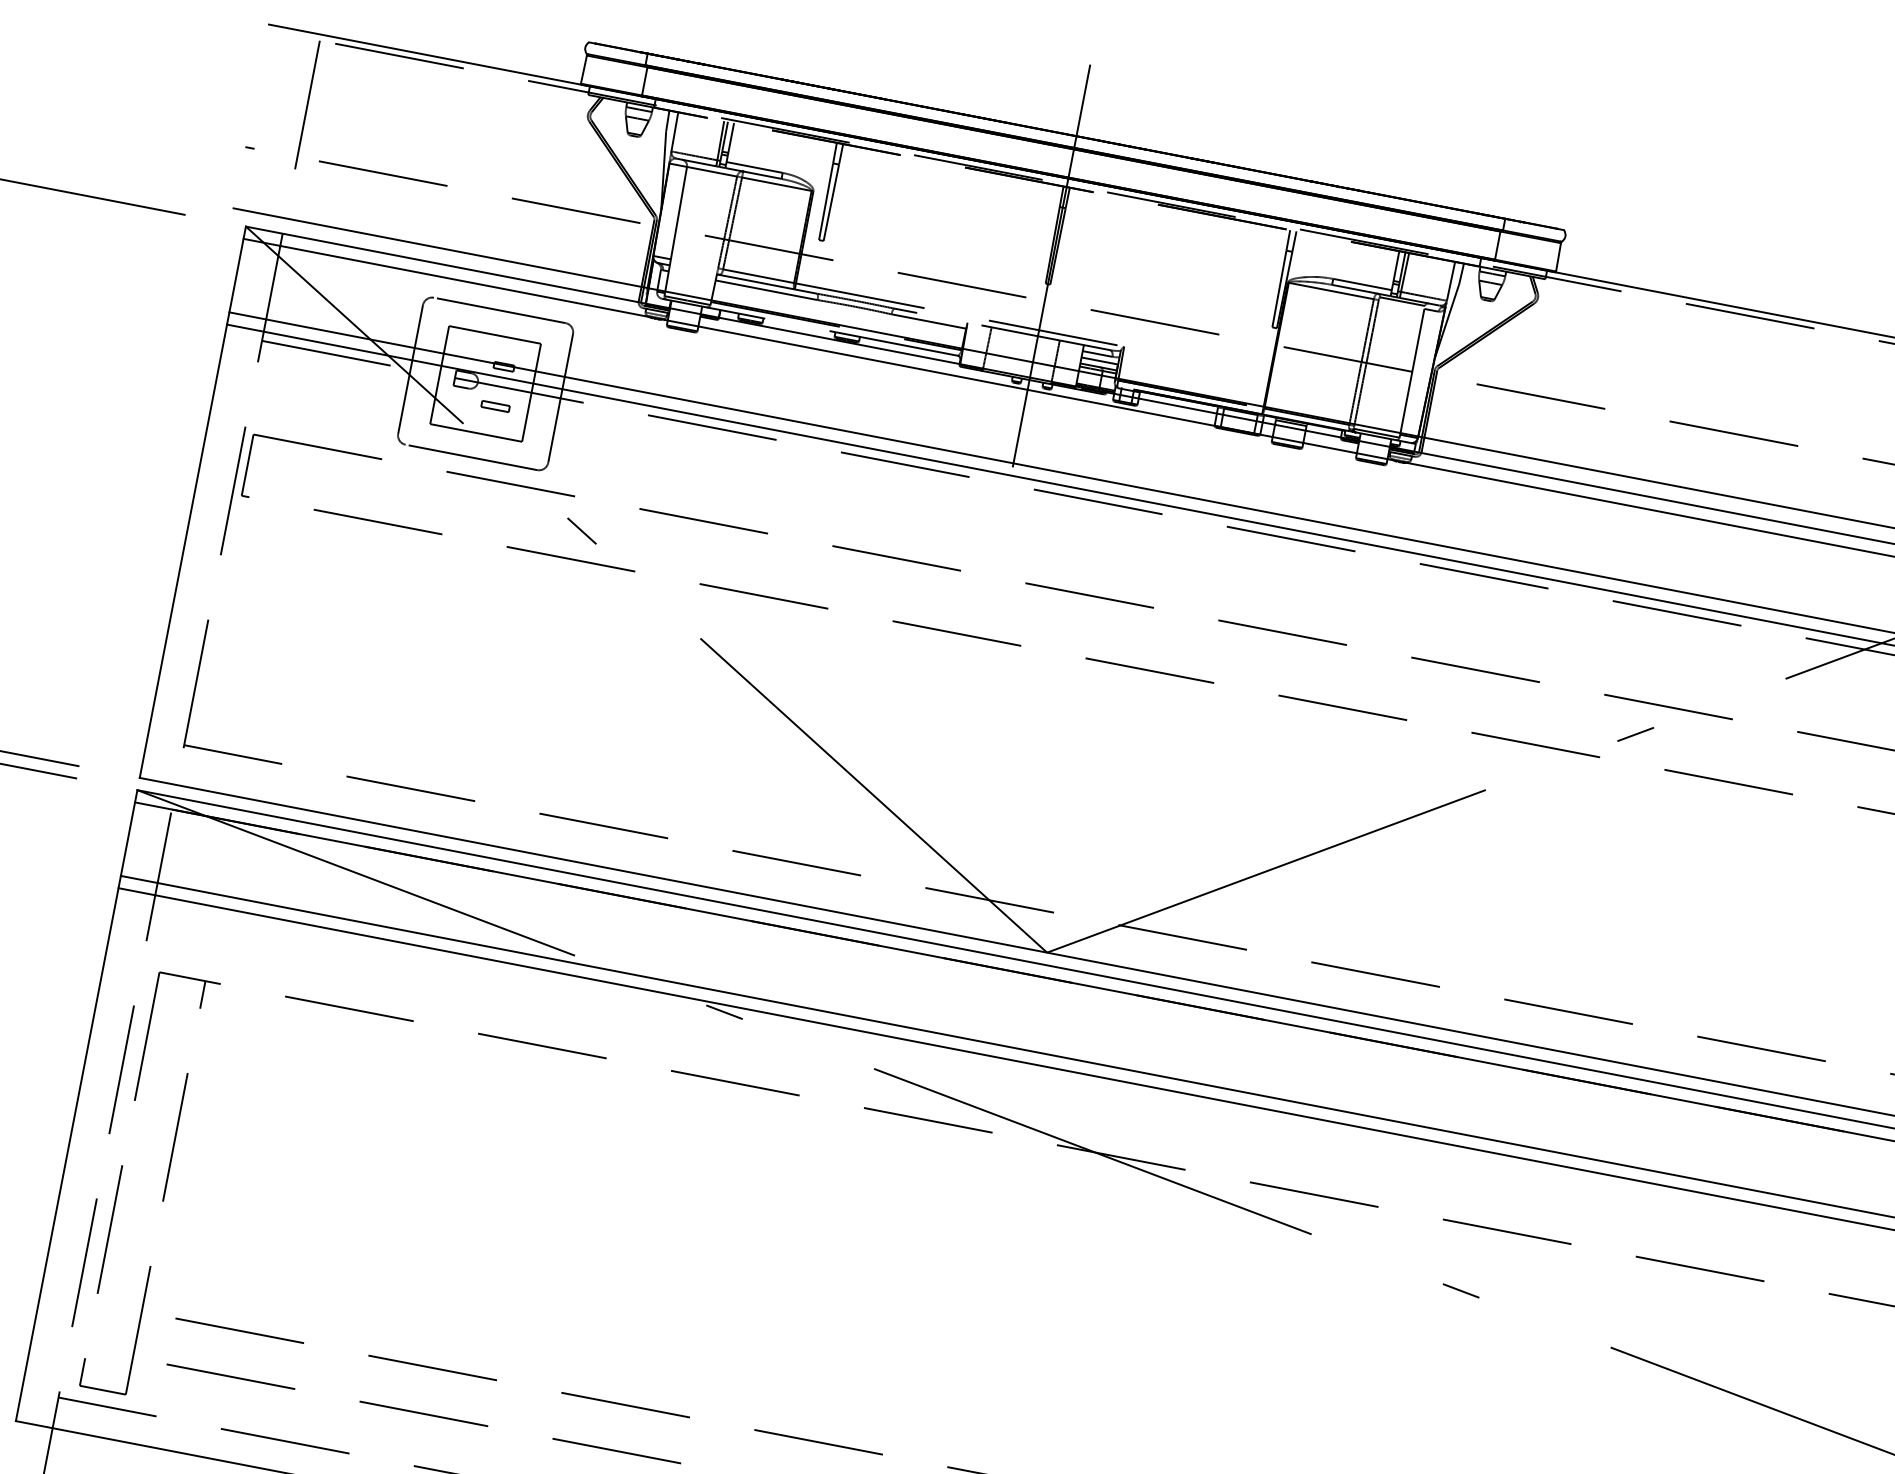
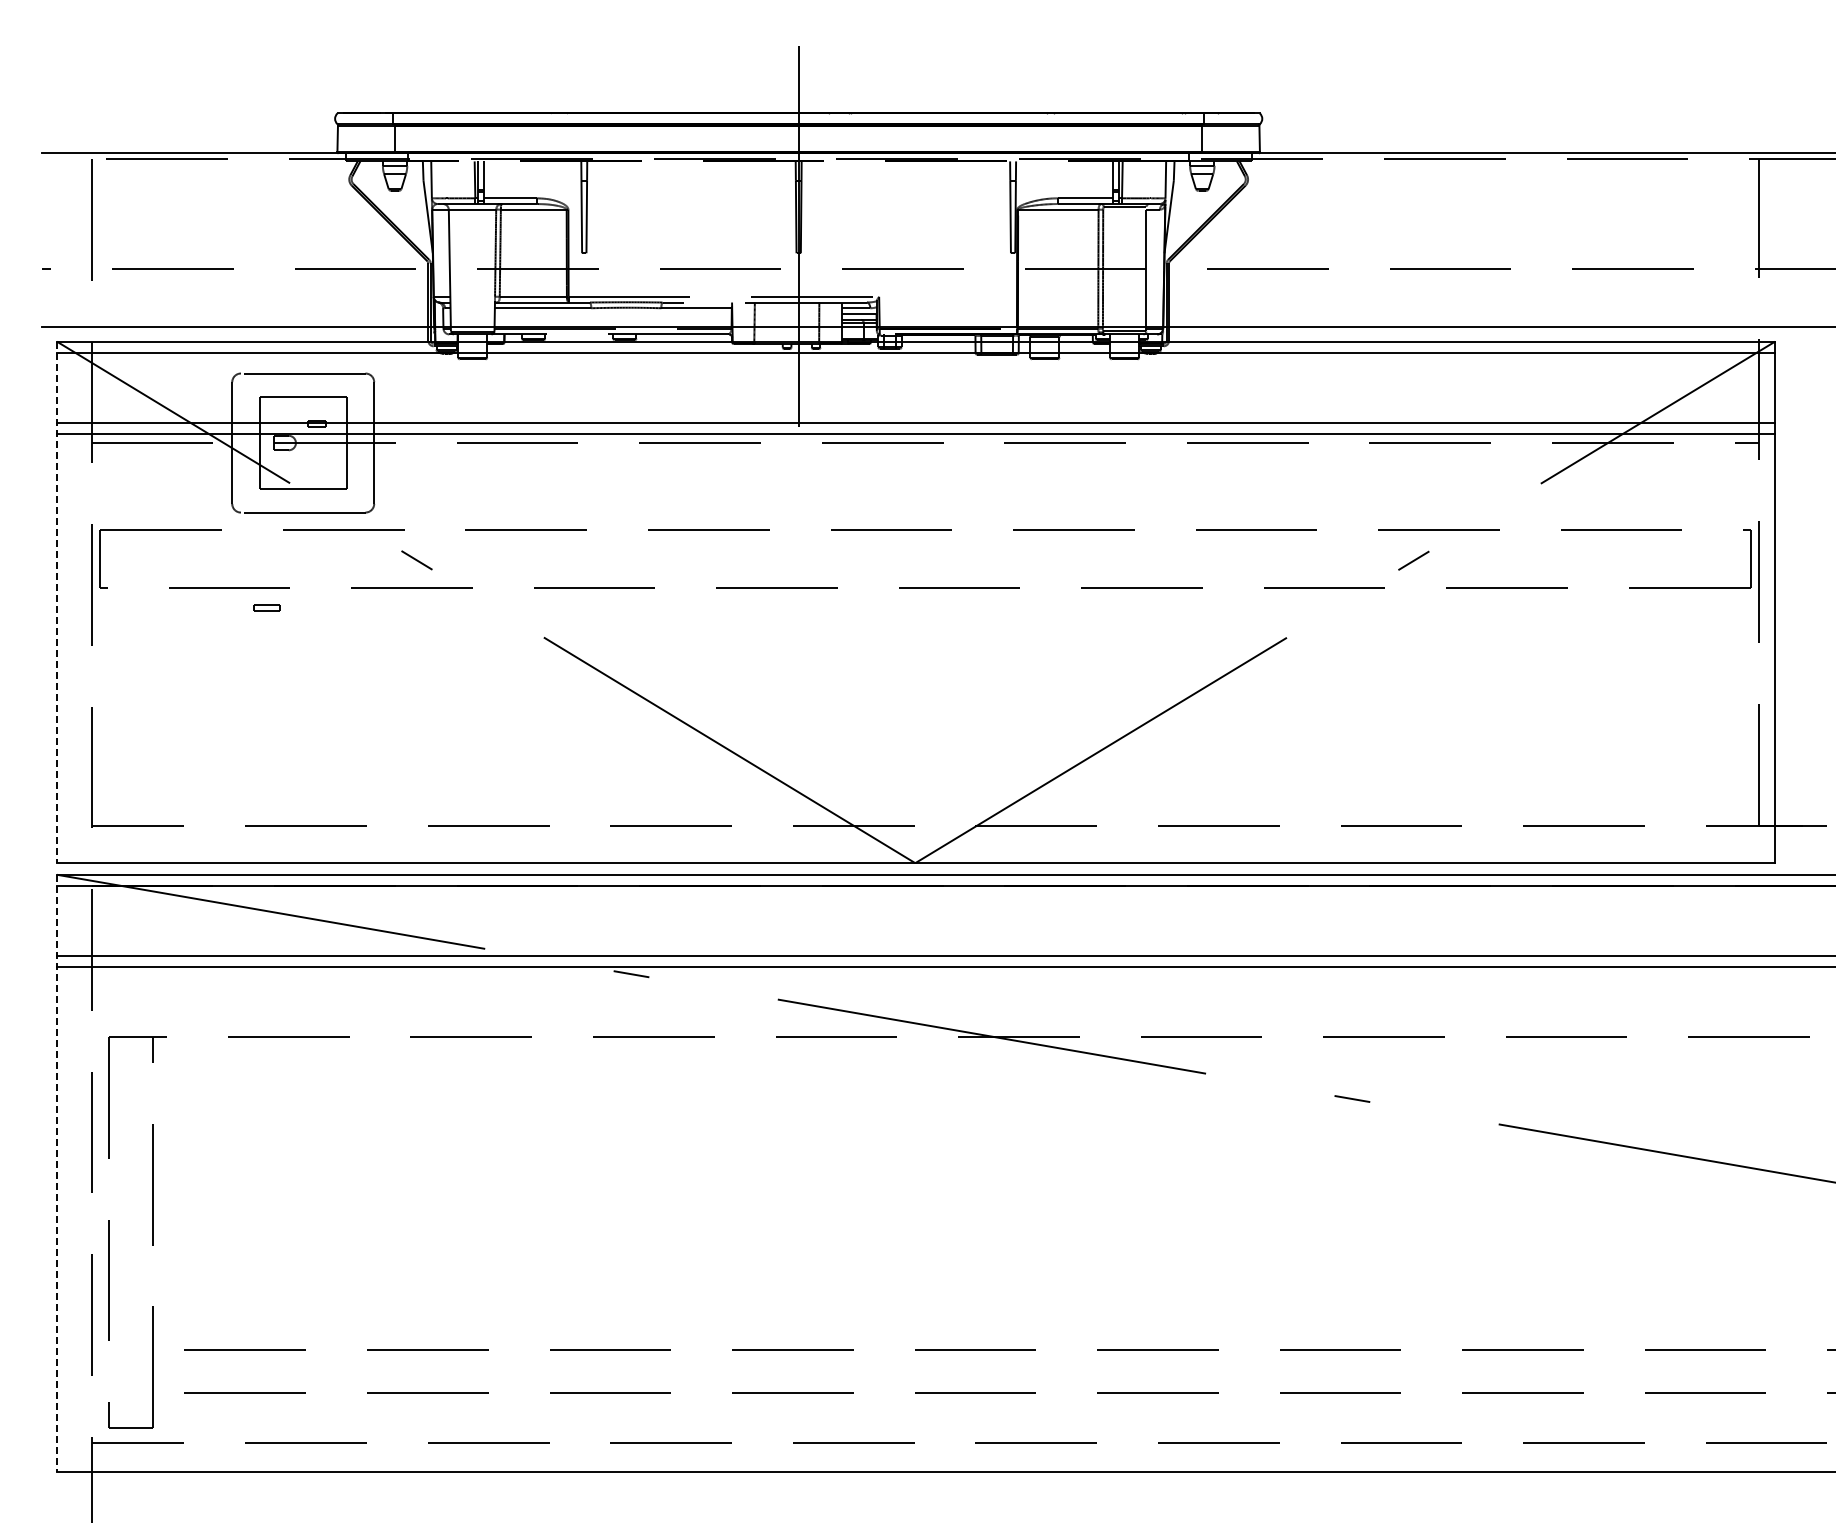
part: (494, 405) -> (266, 607), moved
line: (192, 502) -> (56, 602), solid -> dashed
line: (76, 1105) -> (56, 1173), solid -> dashed

